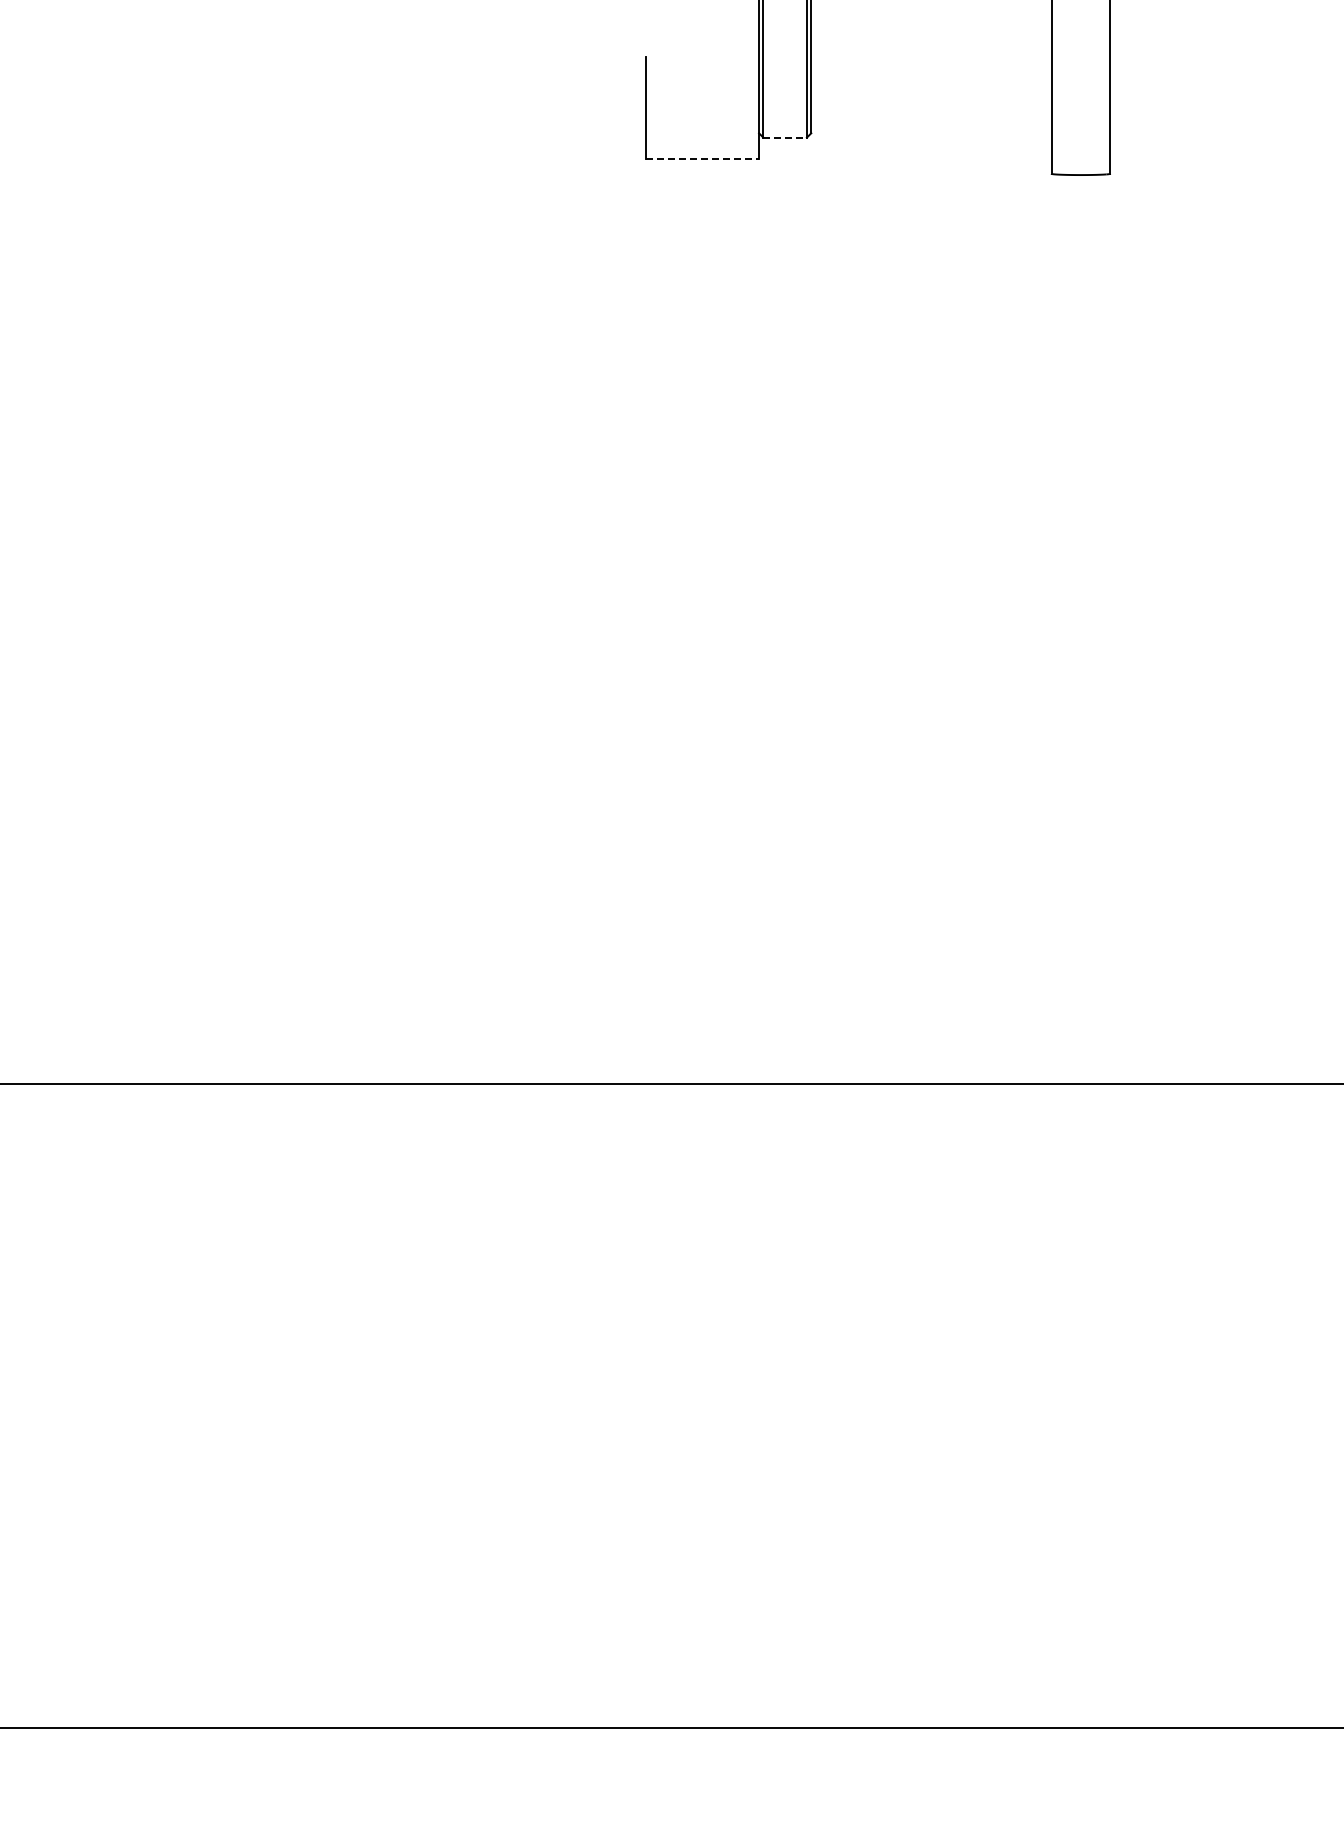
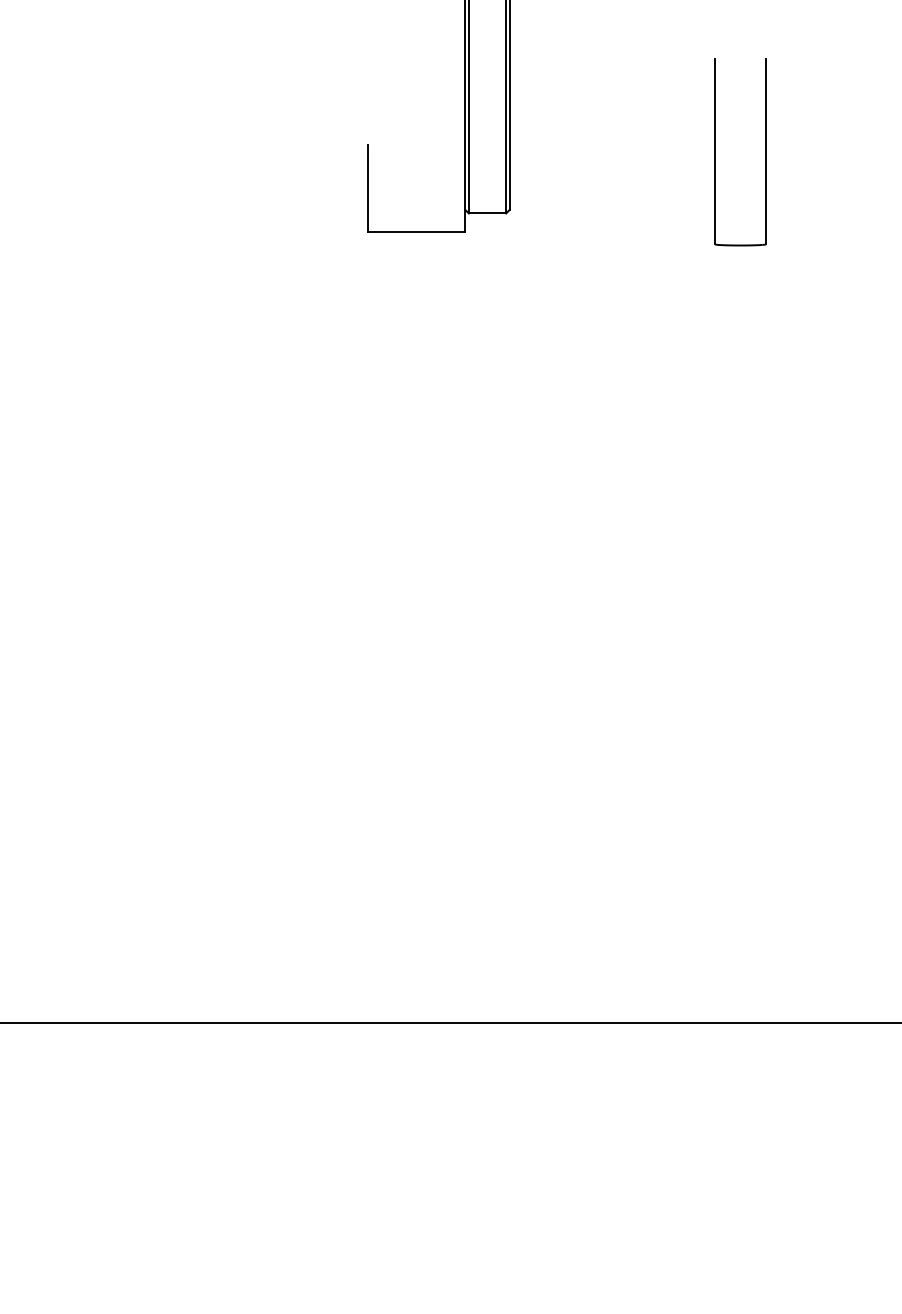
line: (785, 137) -> (487, 213), dashed -> solid
line: (702, 159) -> (416, 232), dashed -> solid

